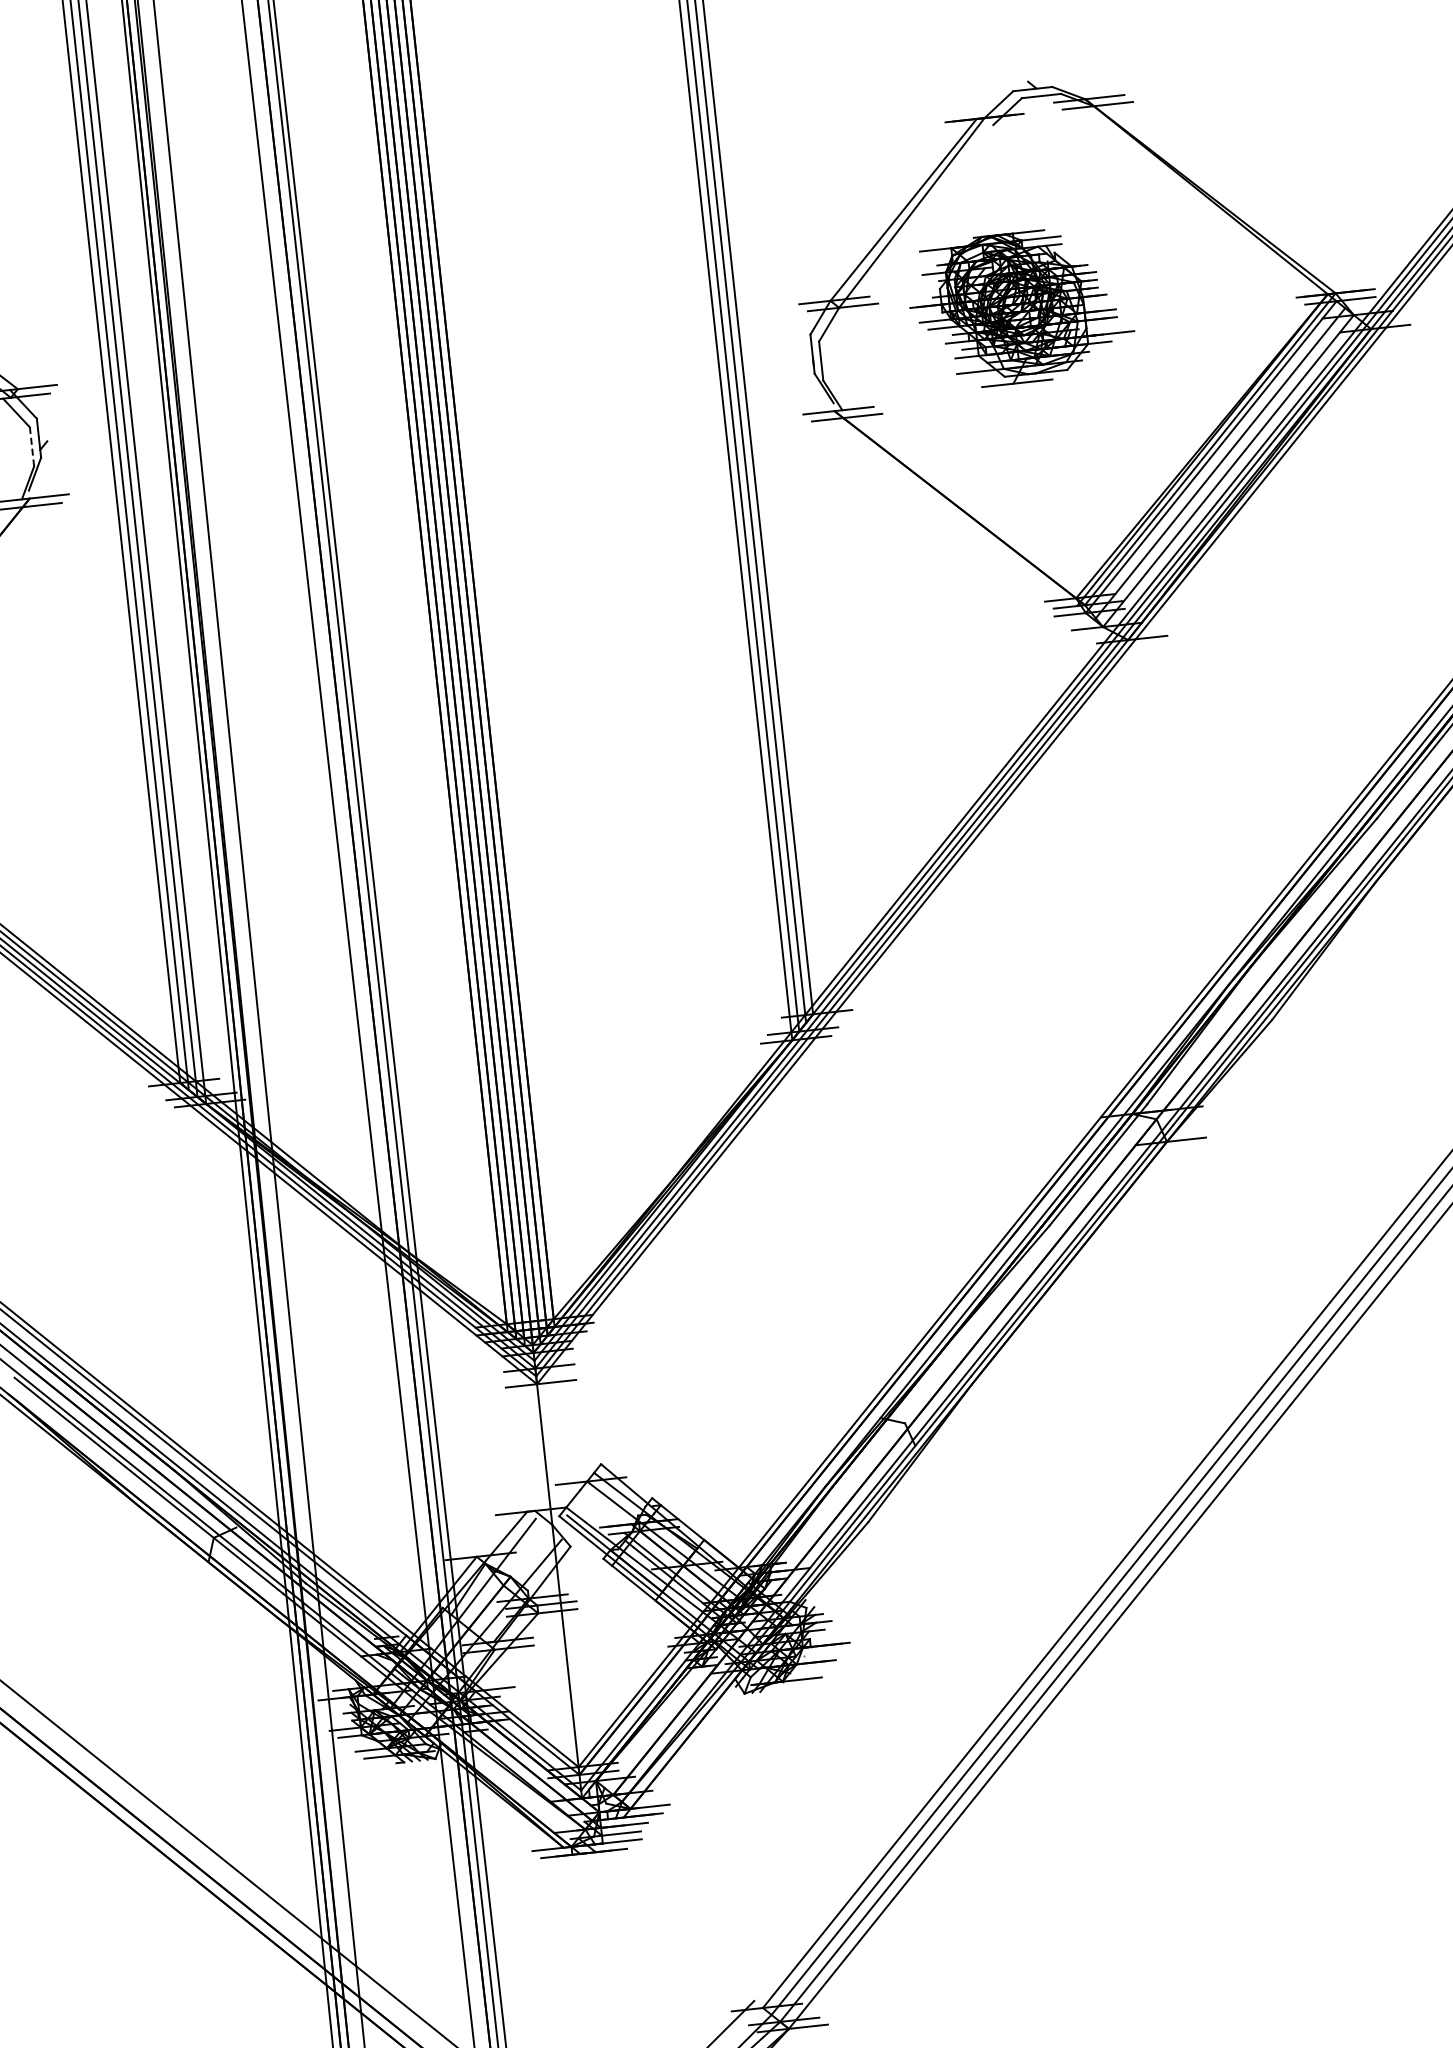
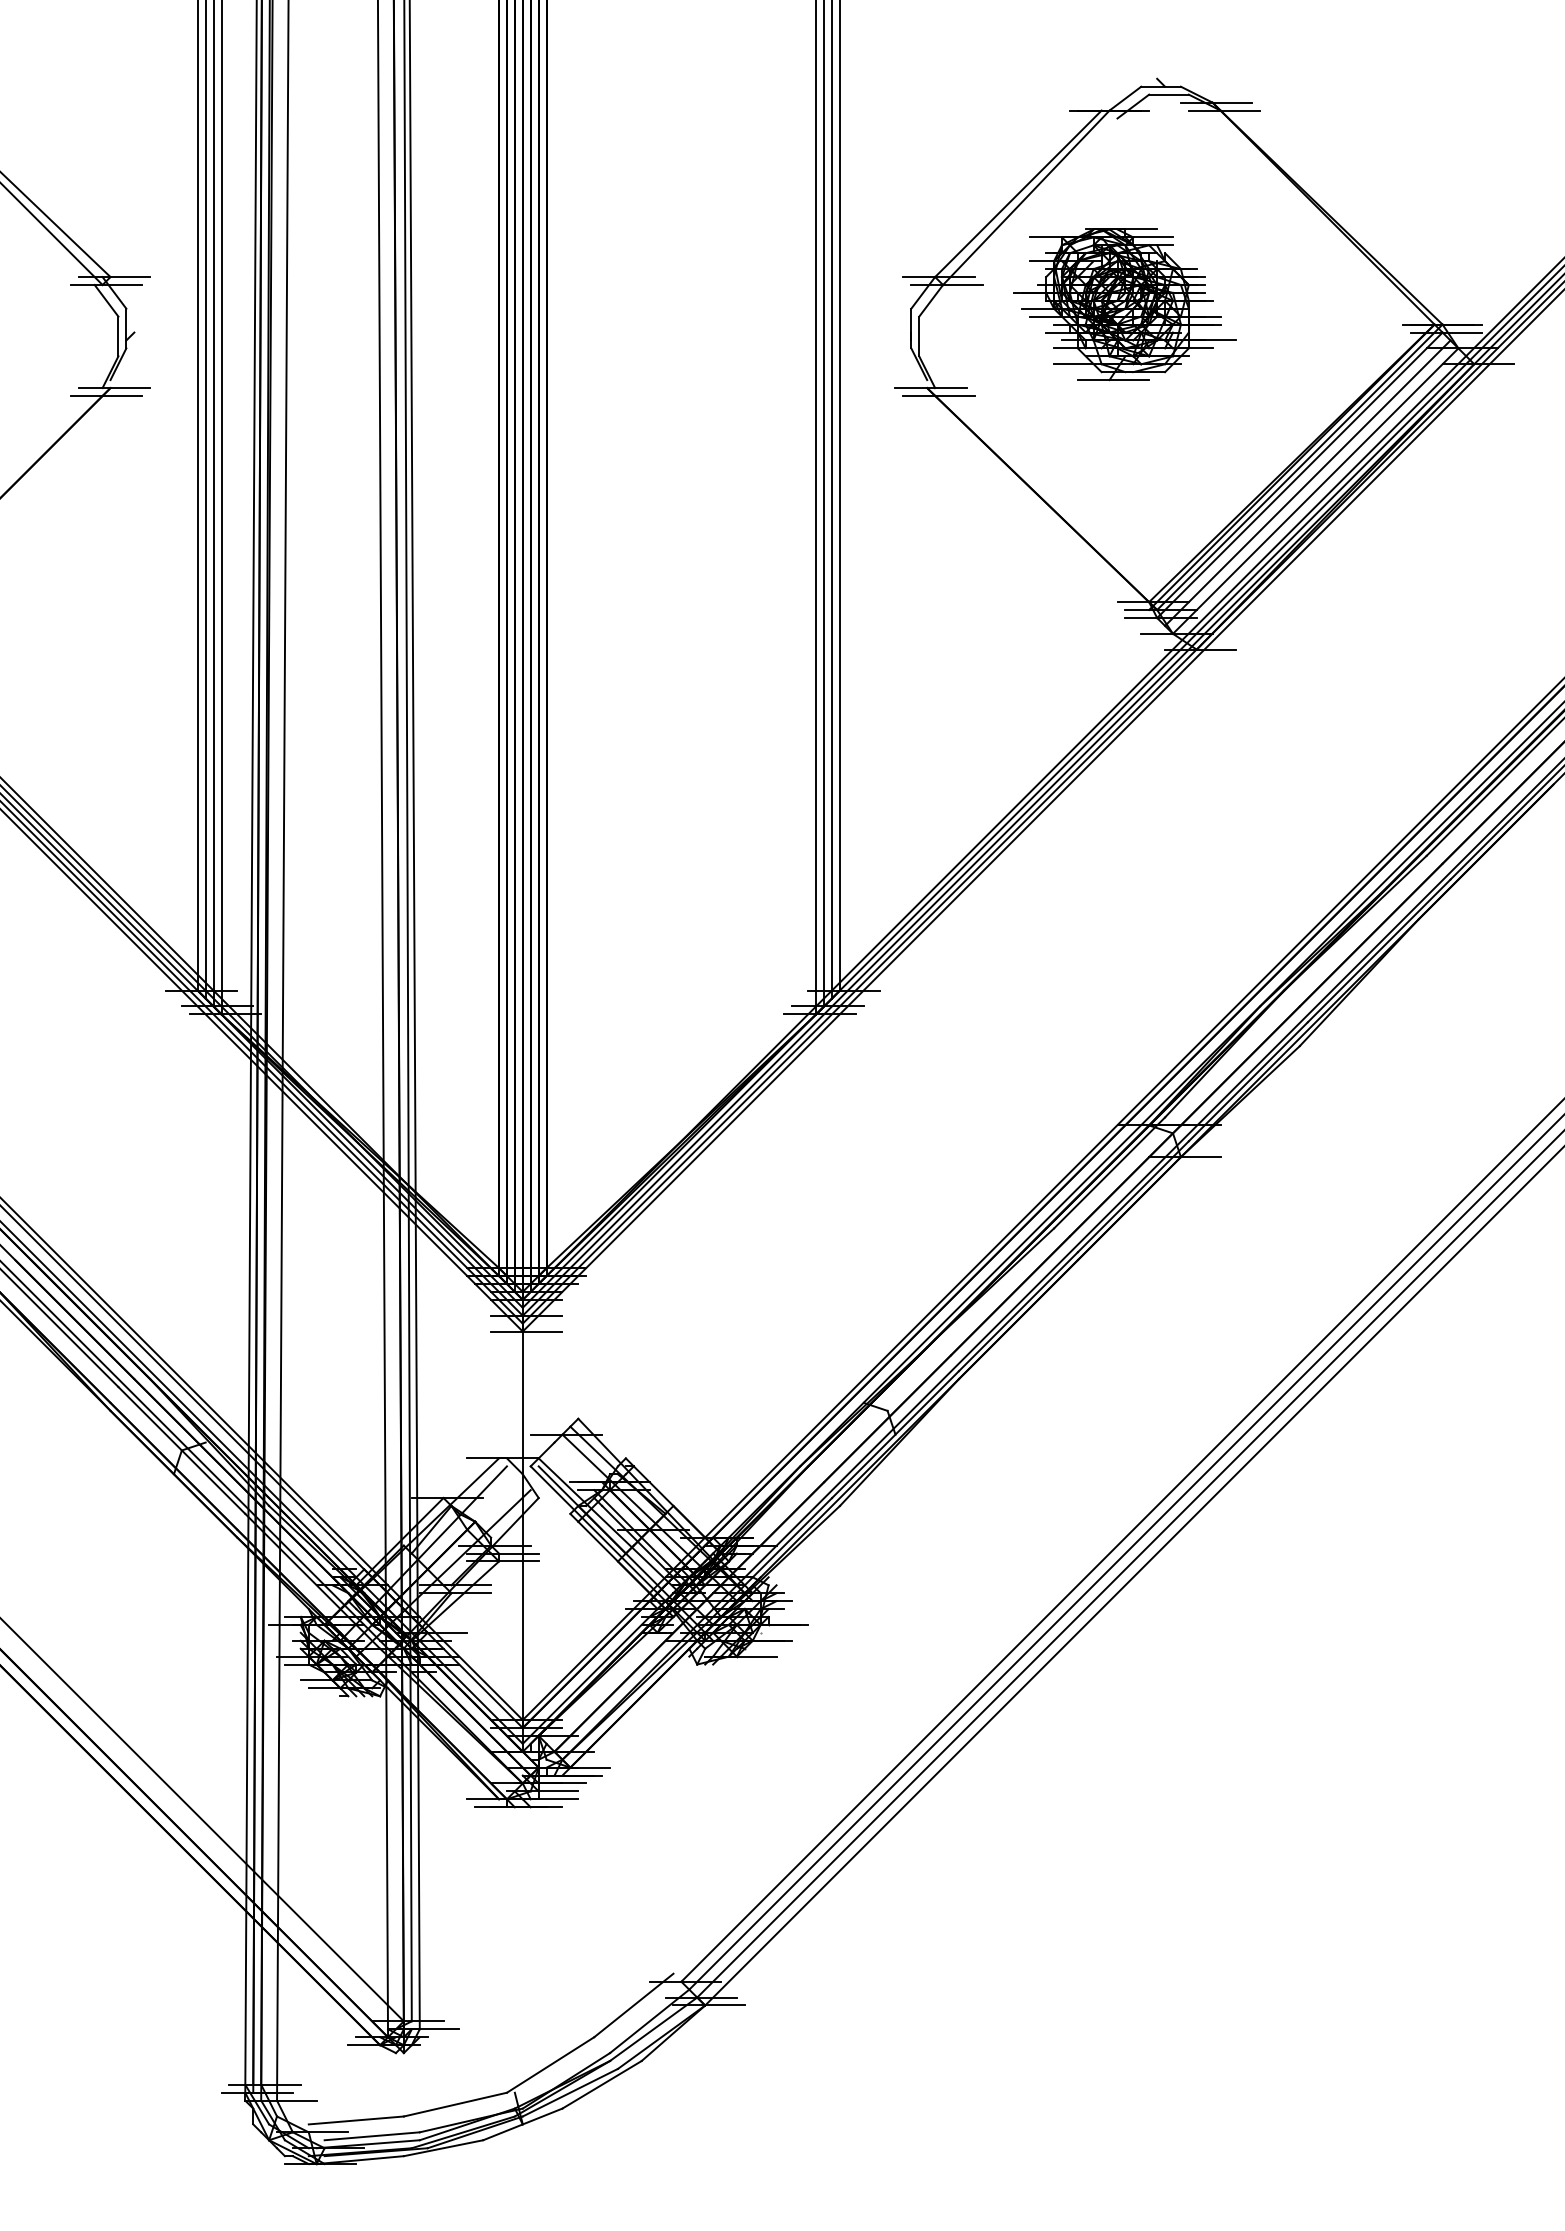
line: (32, 446) -> (118, 336), dashed -> solid

